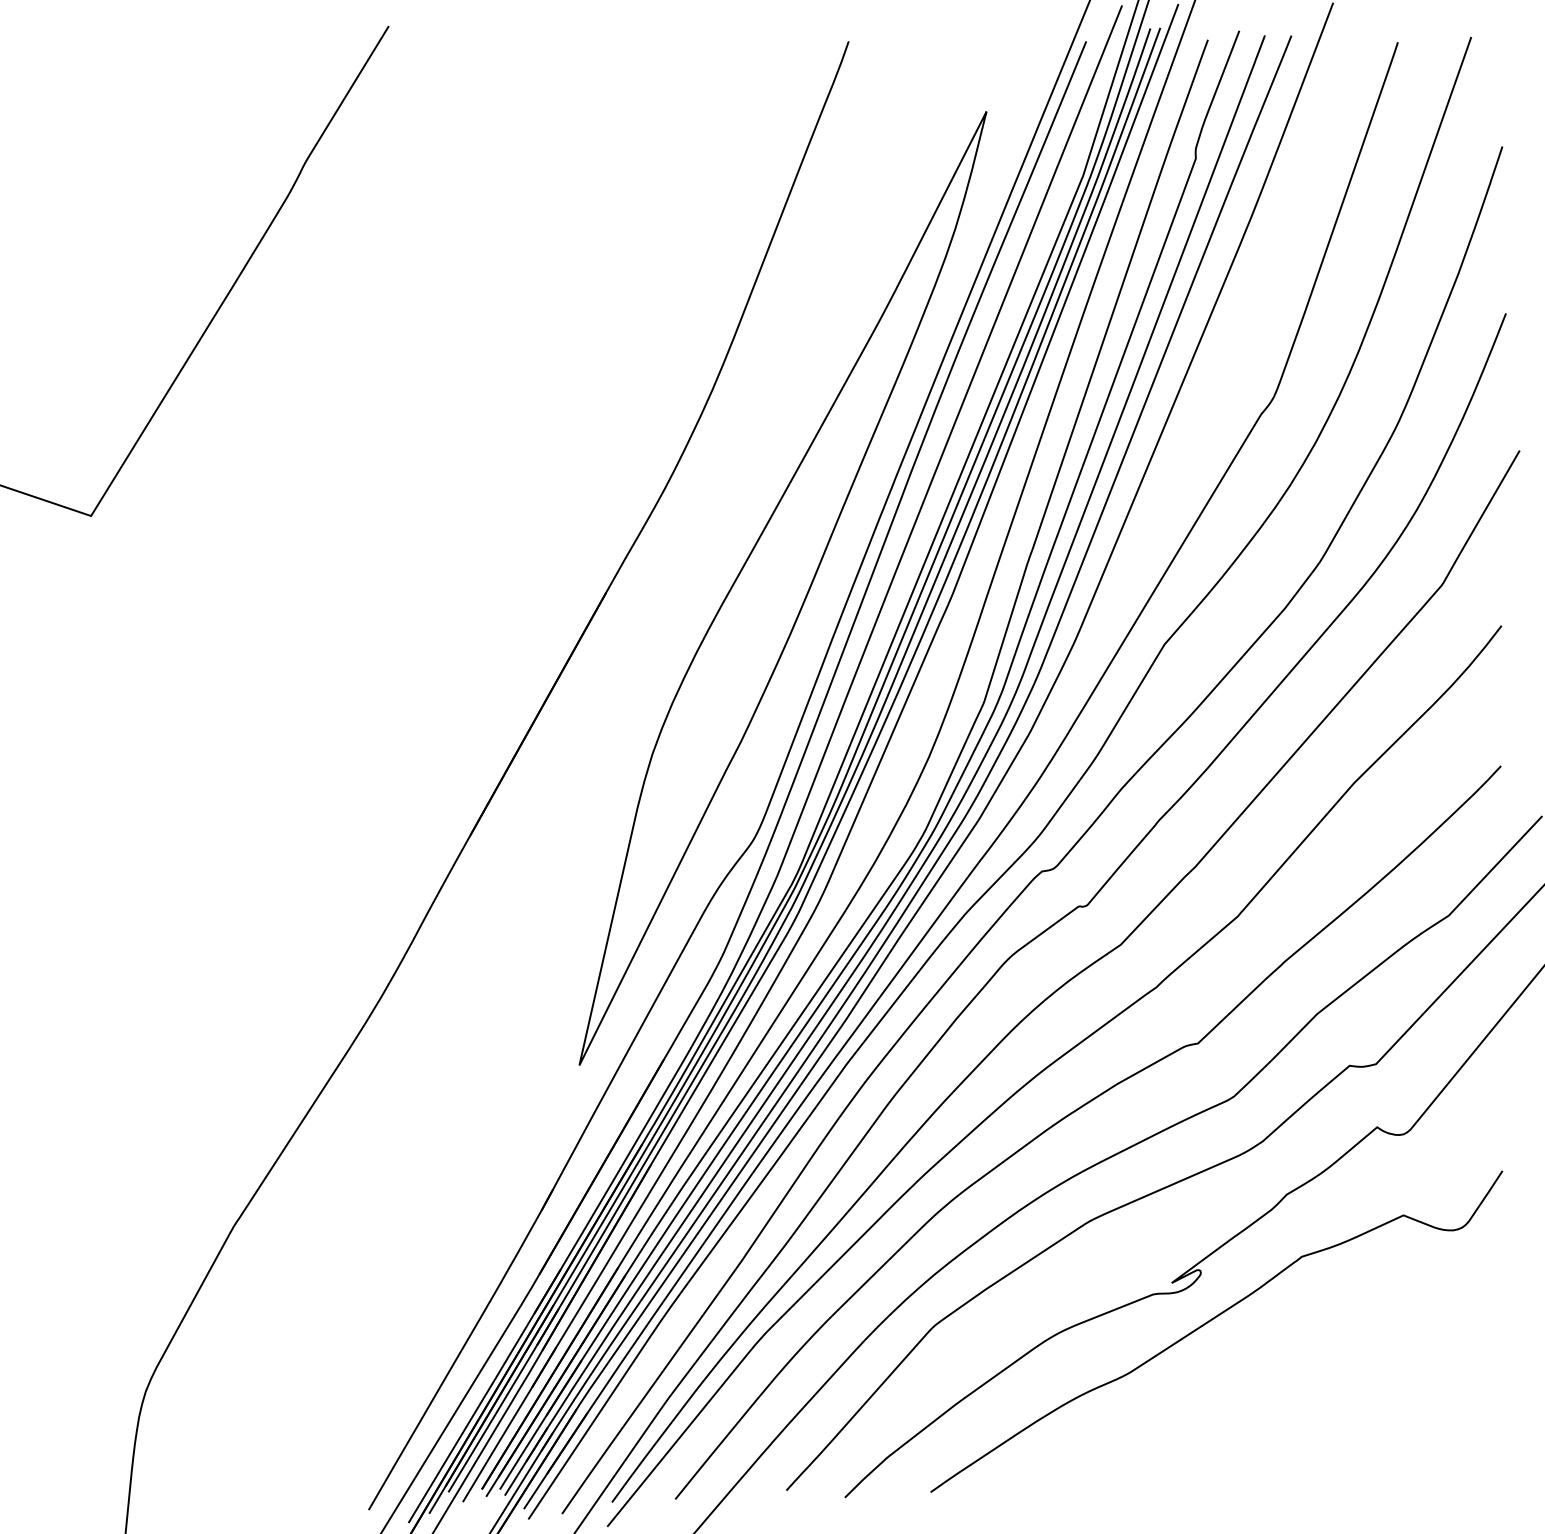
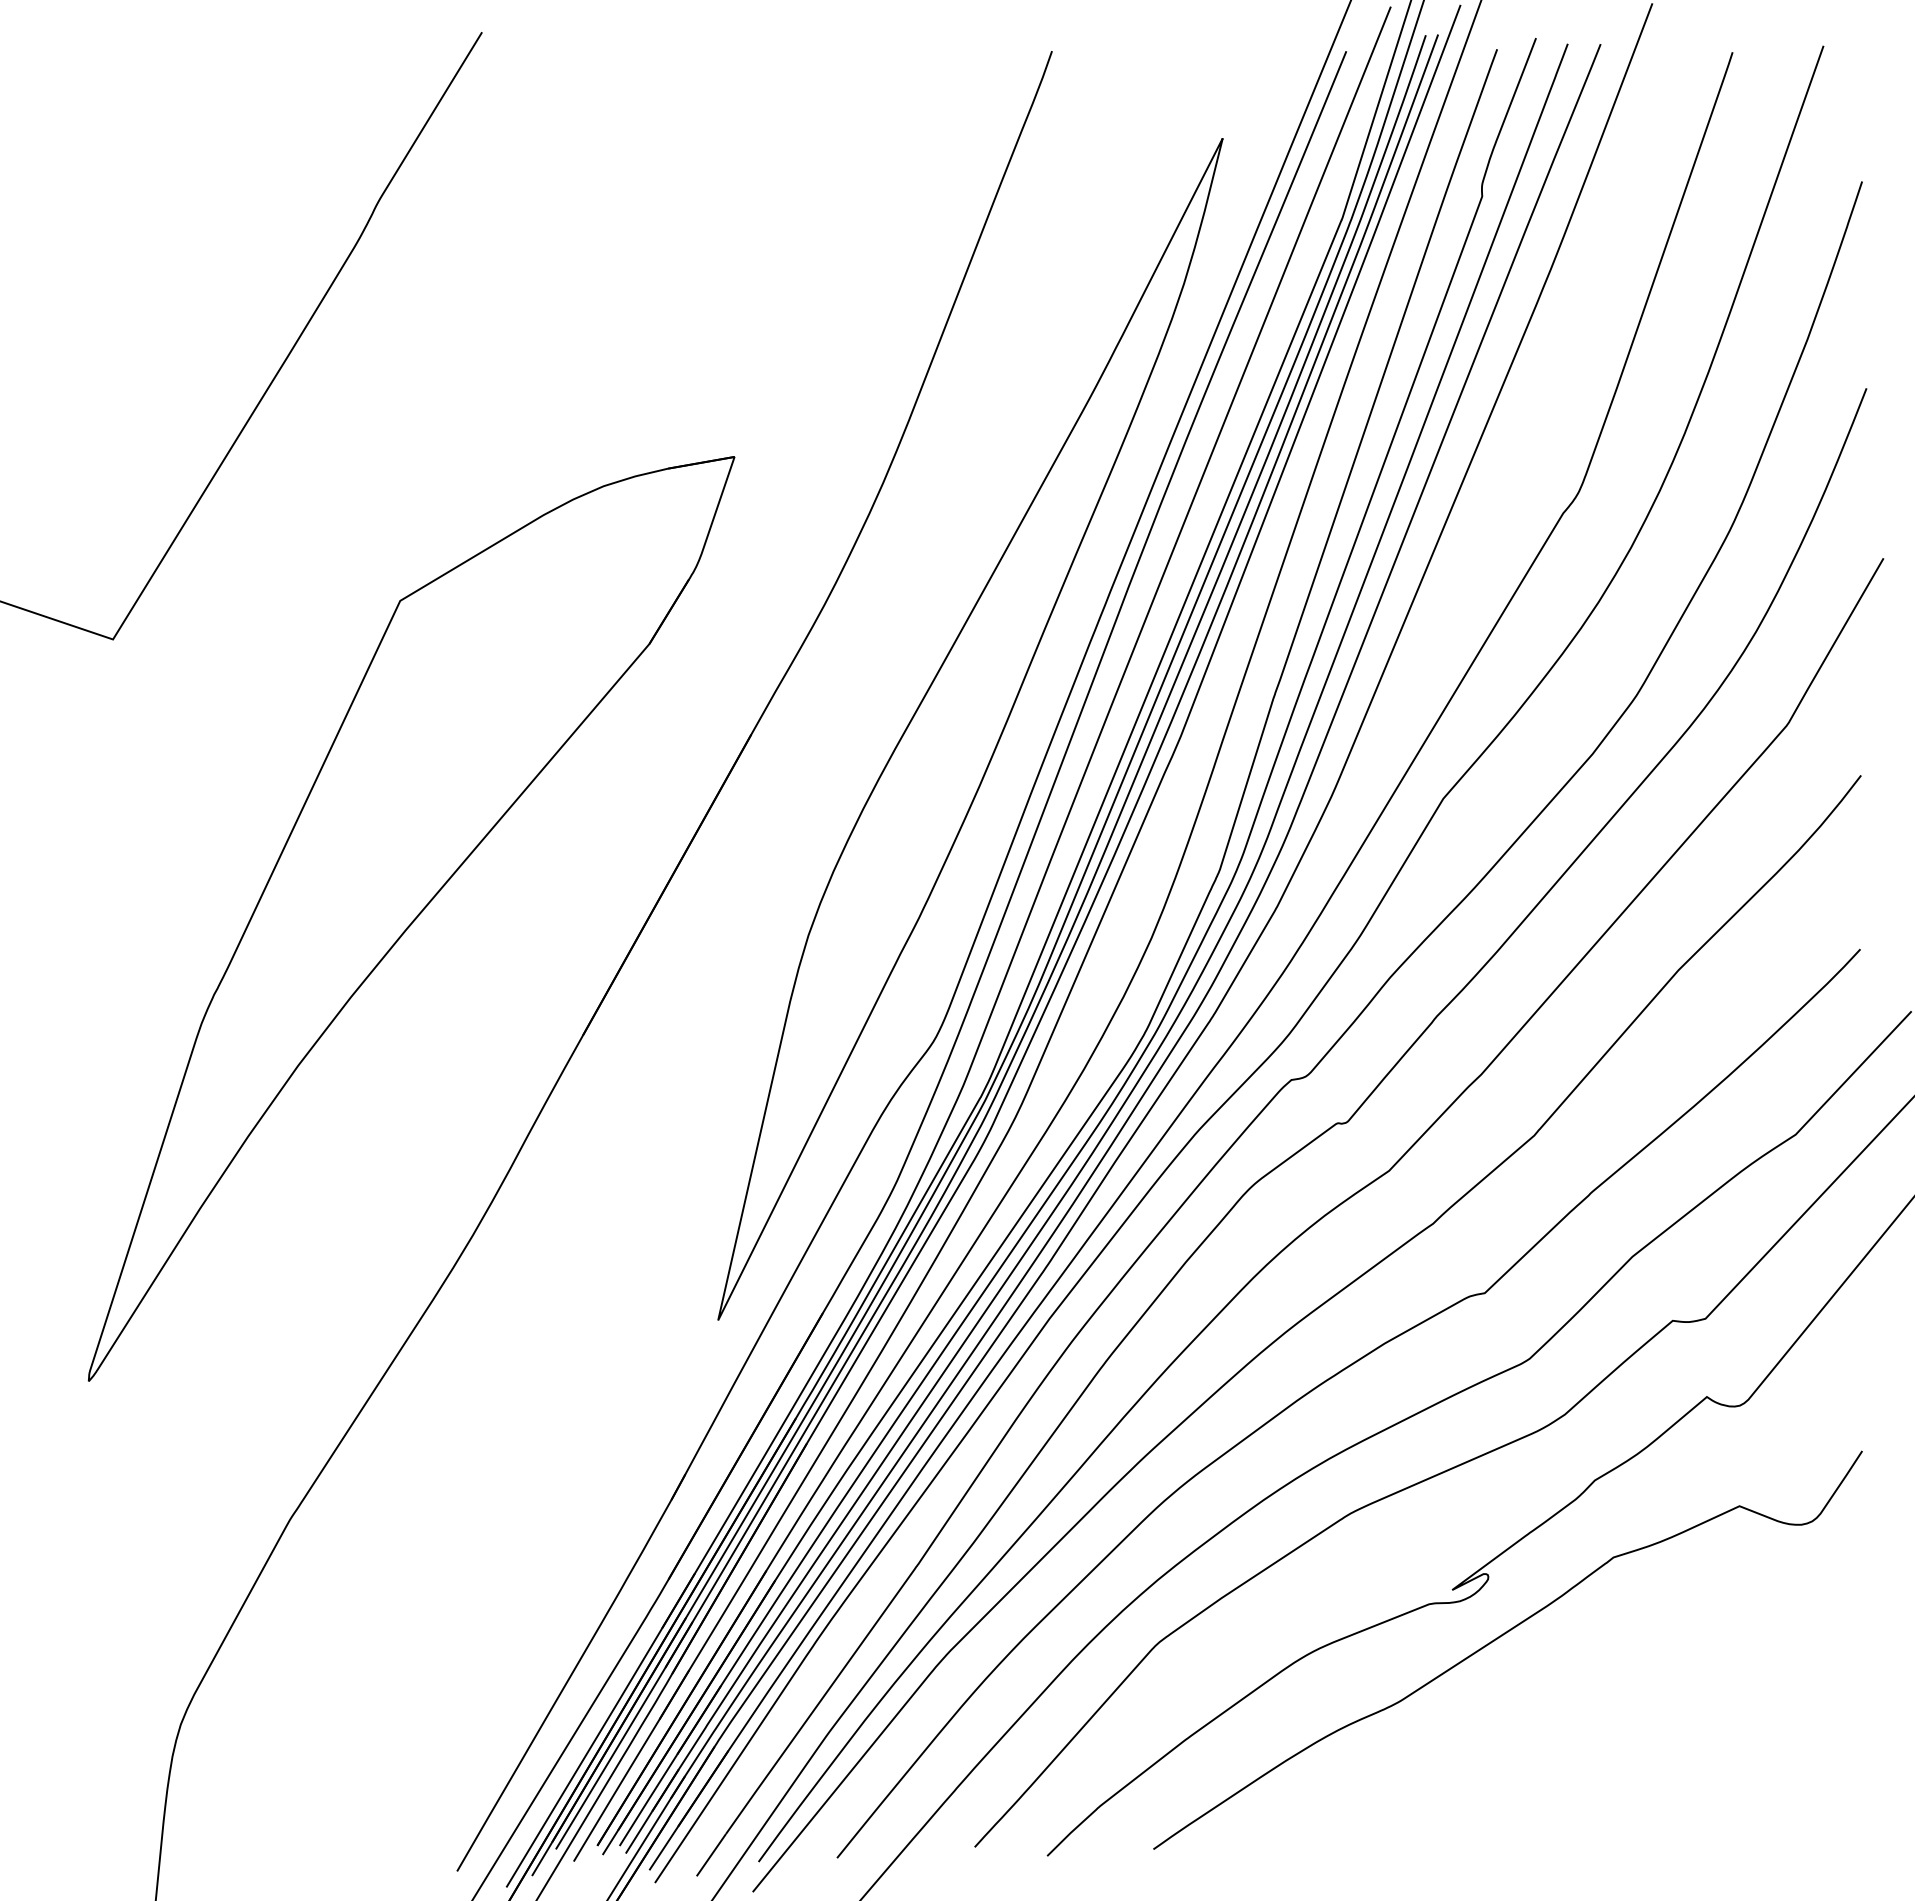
part: (331, 741) -> (411, 918), added

